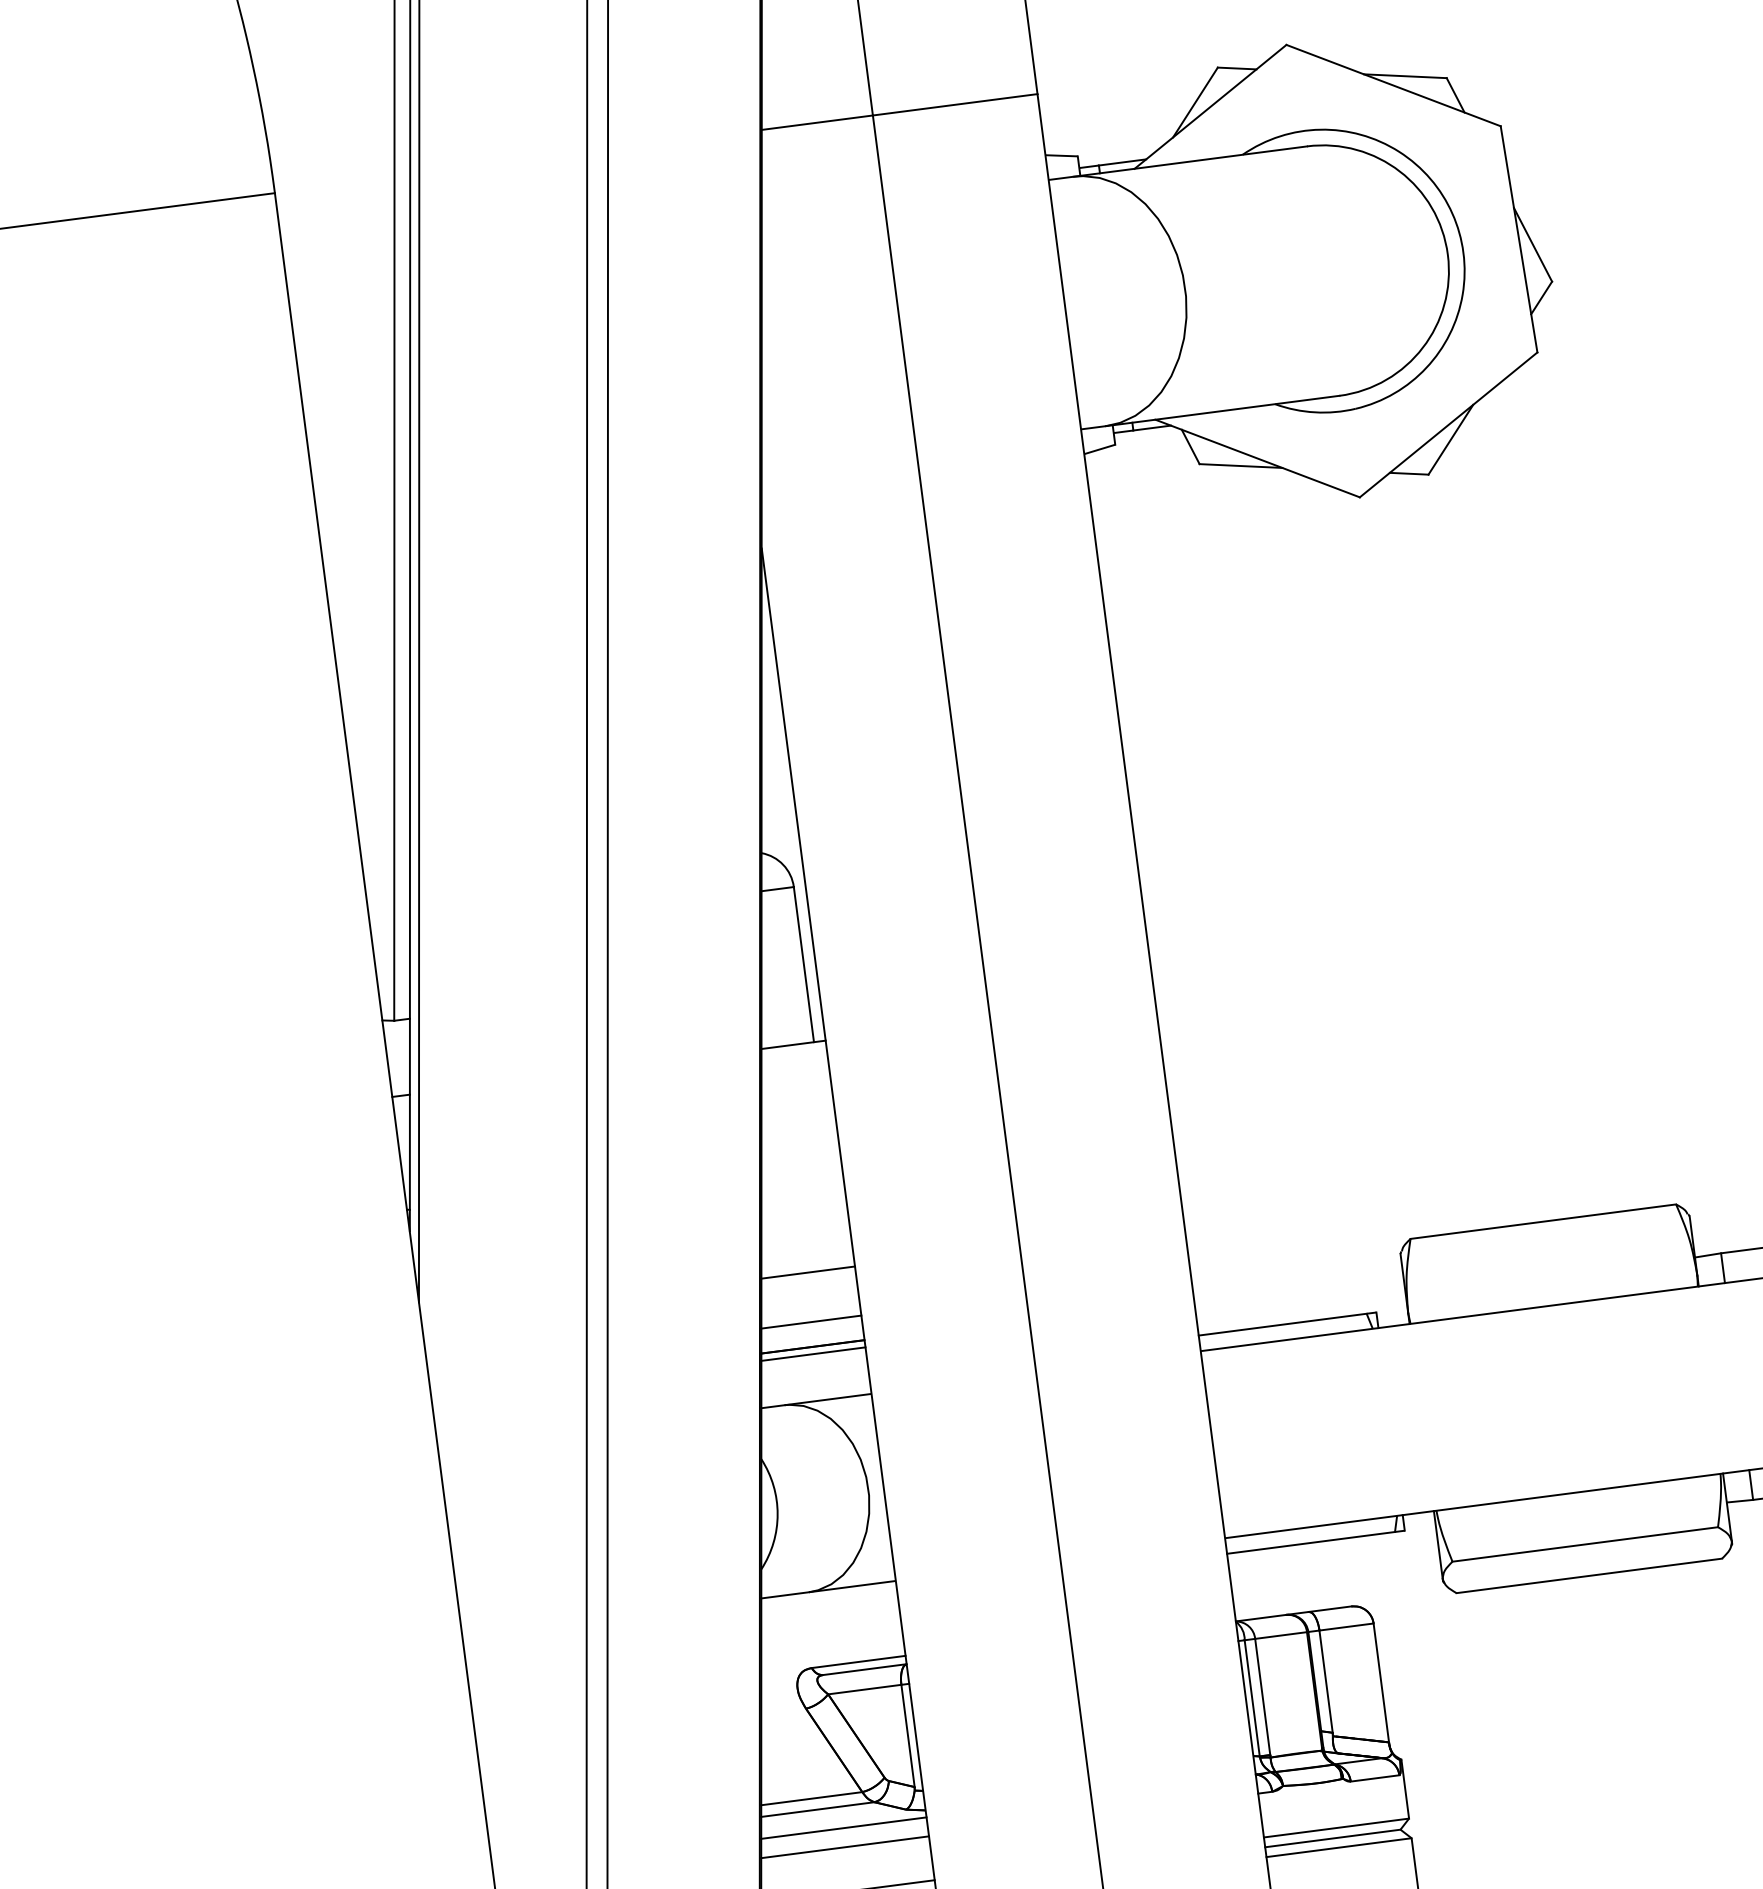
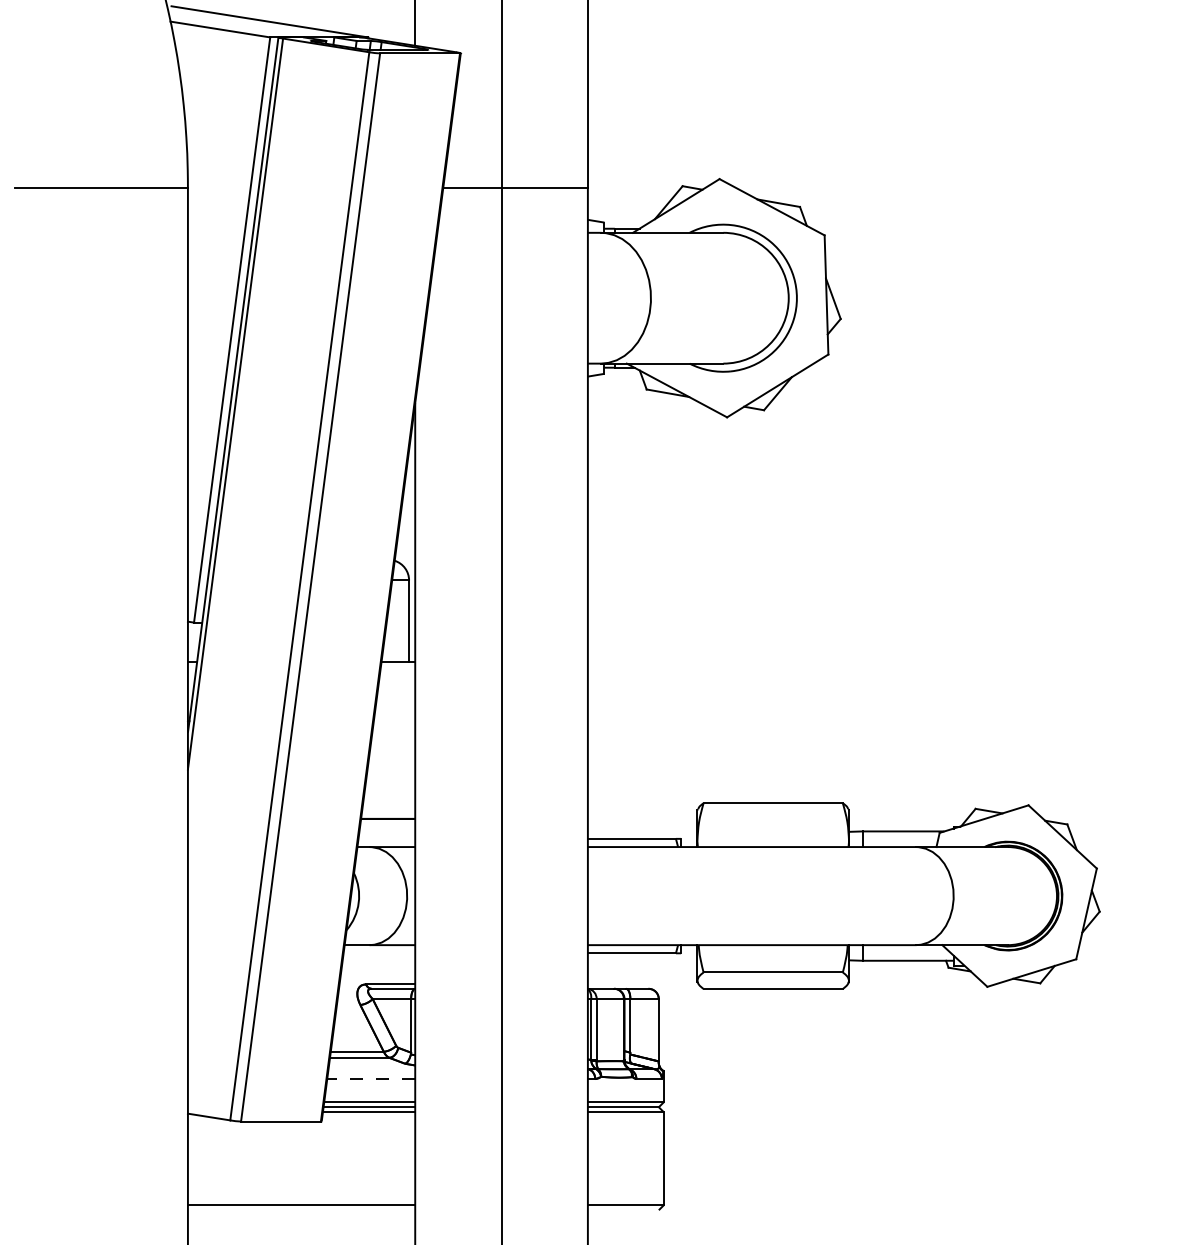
line: (807, 1273) -> (390, 780), removed
line: (810, 1321) -> (388, 805), removed
line: (812, 1353) -> (387, 822), removed
line: (843, 1828) -> (371, 1069), removed
line: (845, 1847) -> (371, 1079), solid -> dashed

